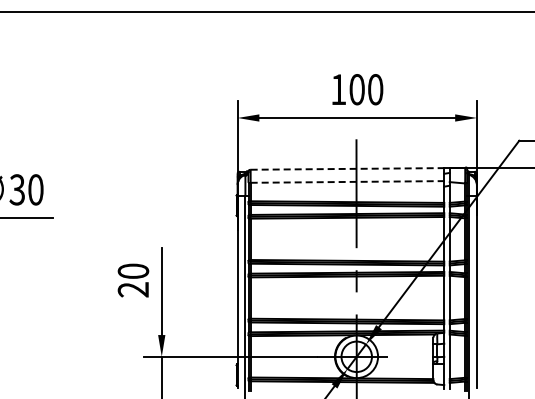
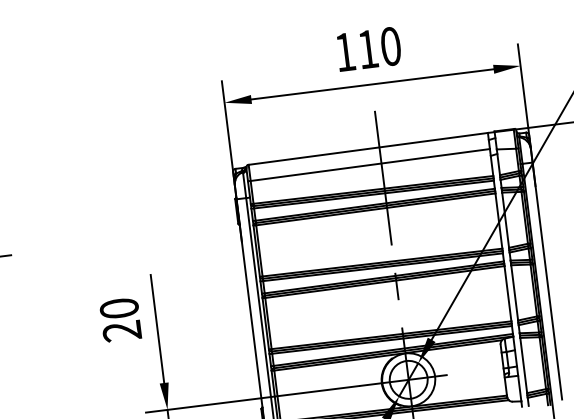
text: (356, 89) -> (367, 49), 100 -> 110
line: (347, 168) -> (368, 148), dashed -> solid
line: (347, 181) -> (370, 164), dashed -> solid

